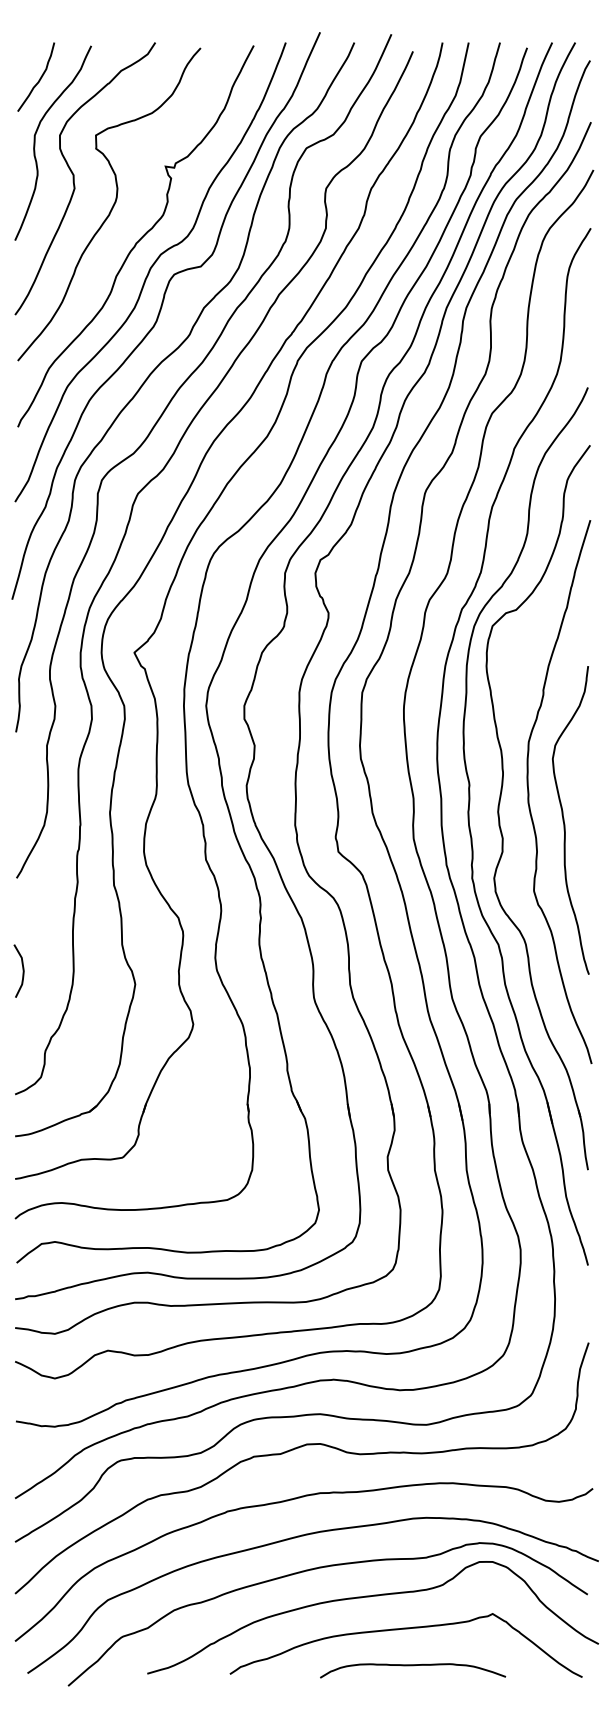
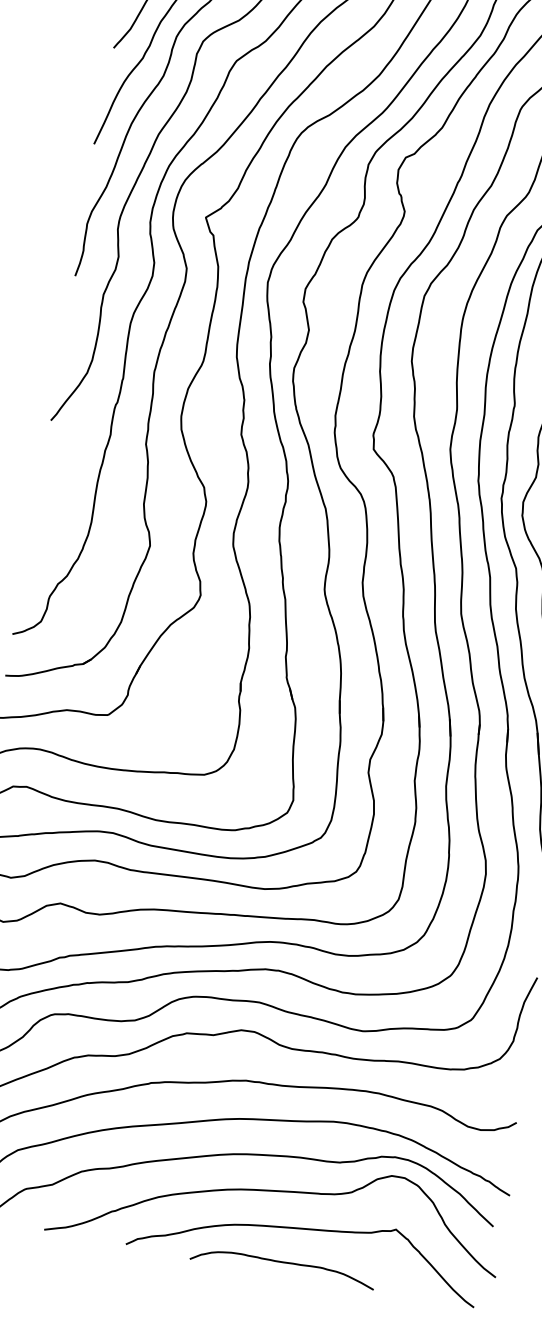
curve: (22, 970) -> (40, 512), removed
curve: (413, 1666) -> (284, 1263), moved

